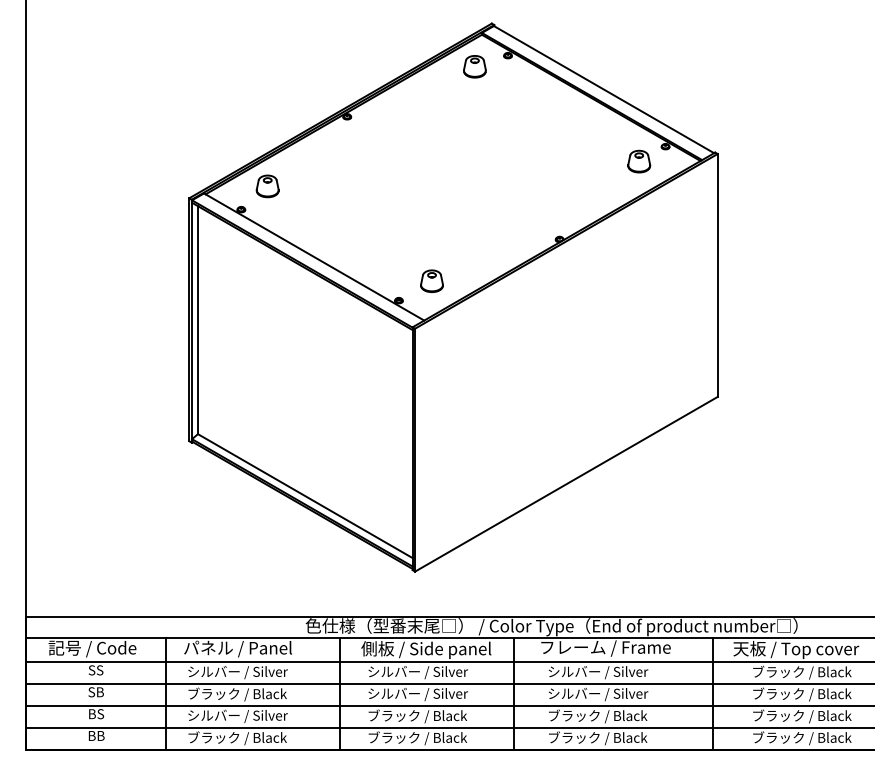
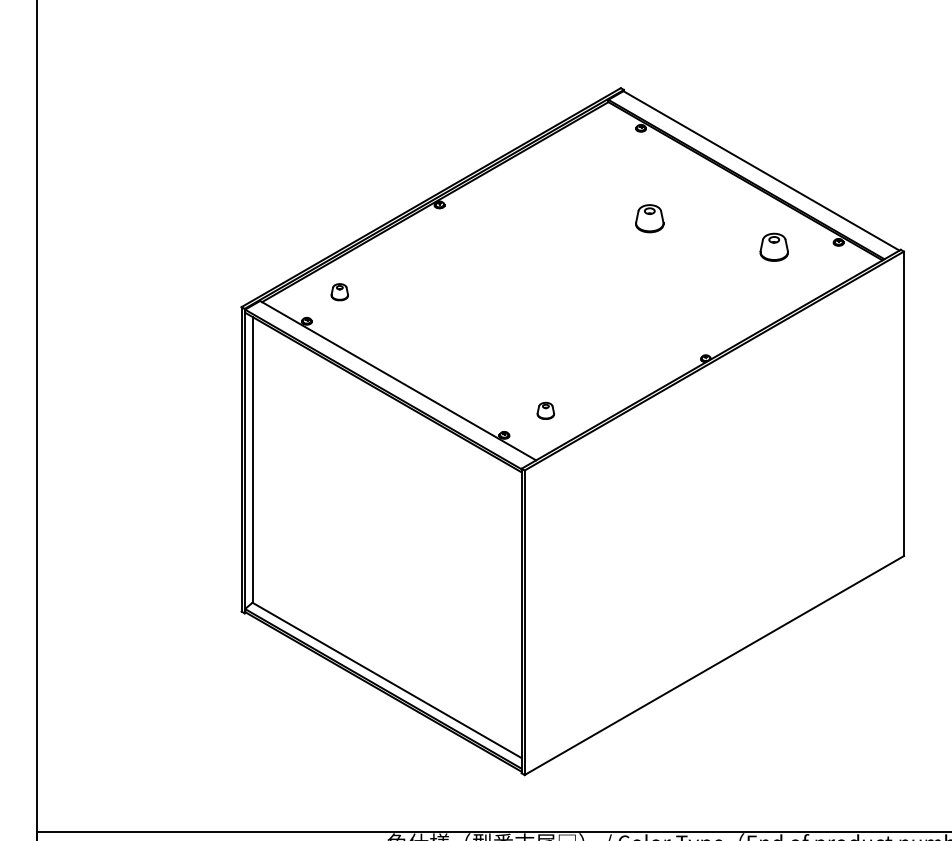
part: (474, 66) -> (649, 218), moved
part: (639, 161) -> (774, 247), moved
part: (267, 186) -> (339, 292), size x0.6
part: (431, 280) -> (545, 410), size x0.6

